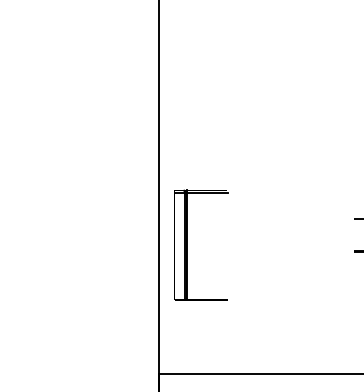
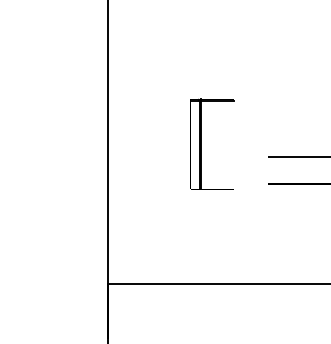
part: (187, 244) -> (201, 143), moved

